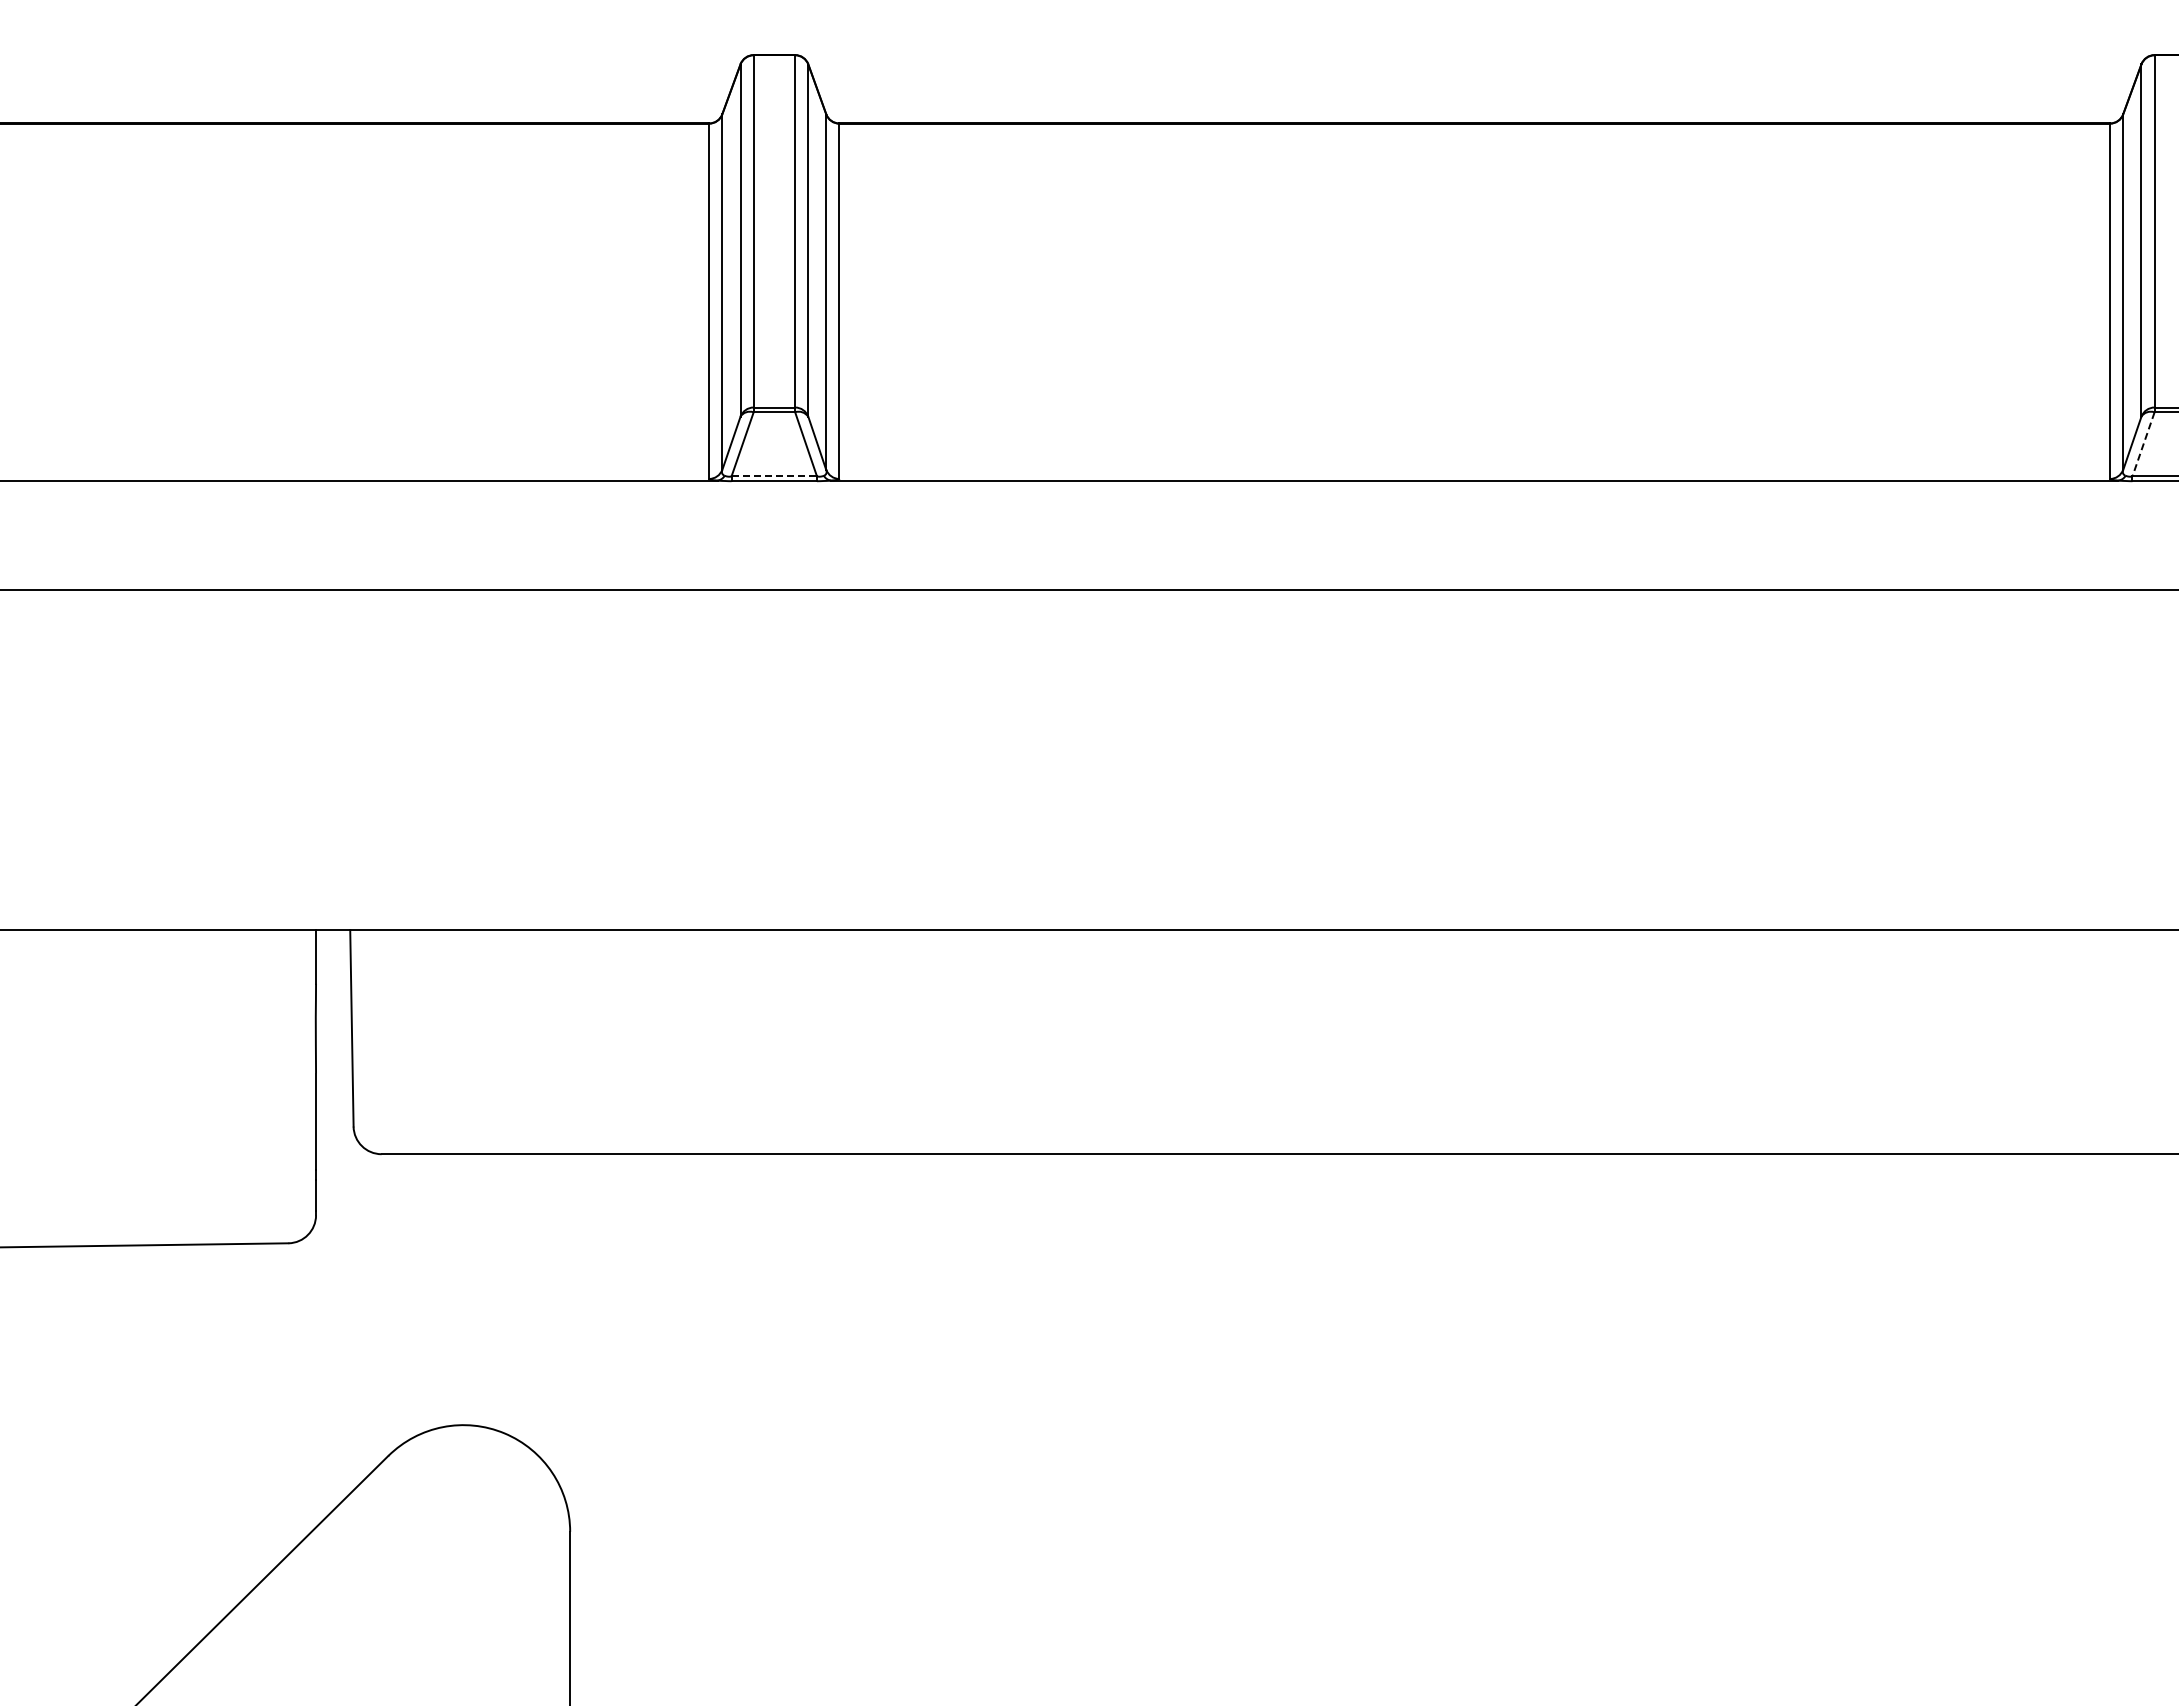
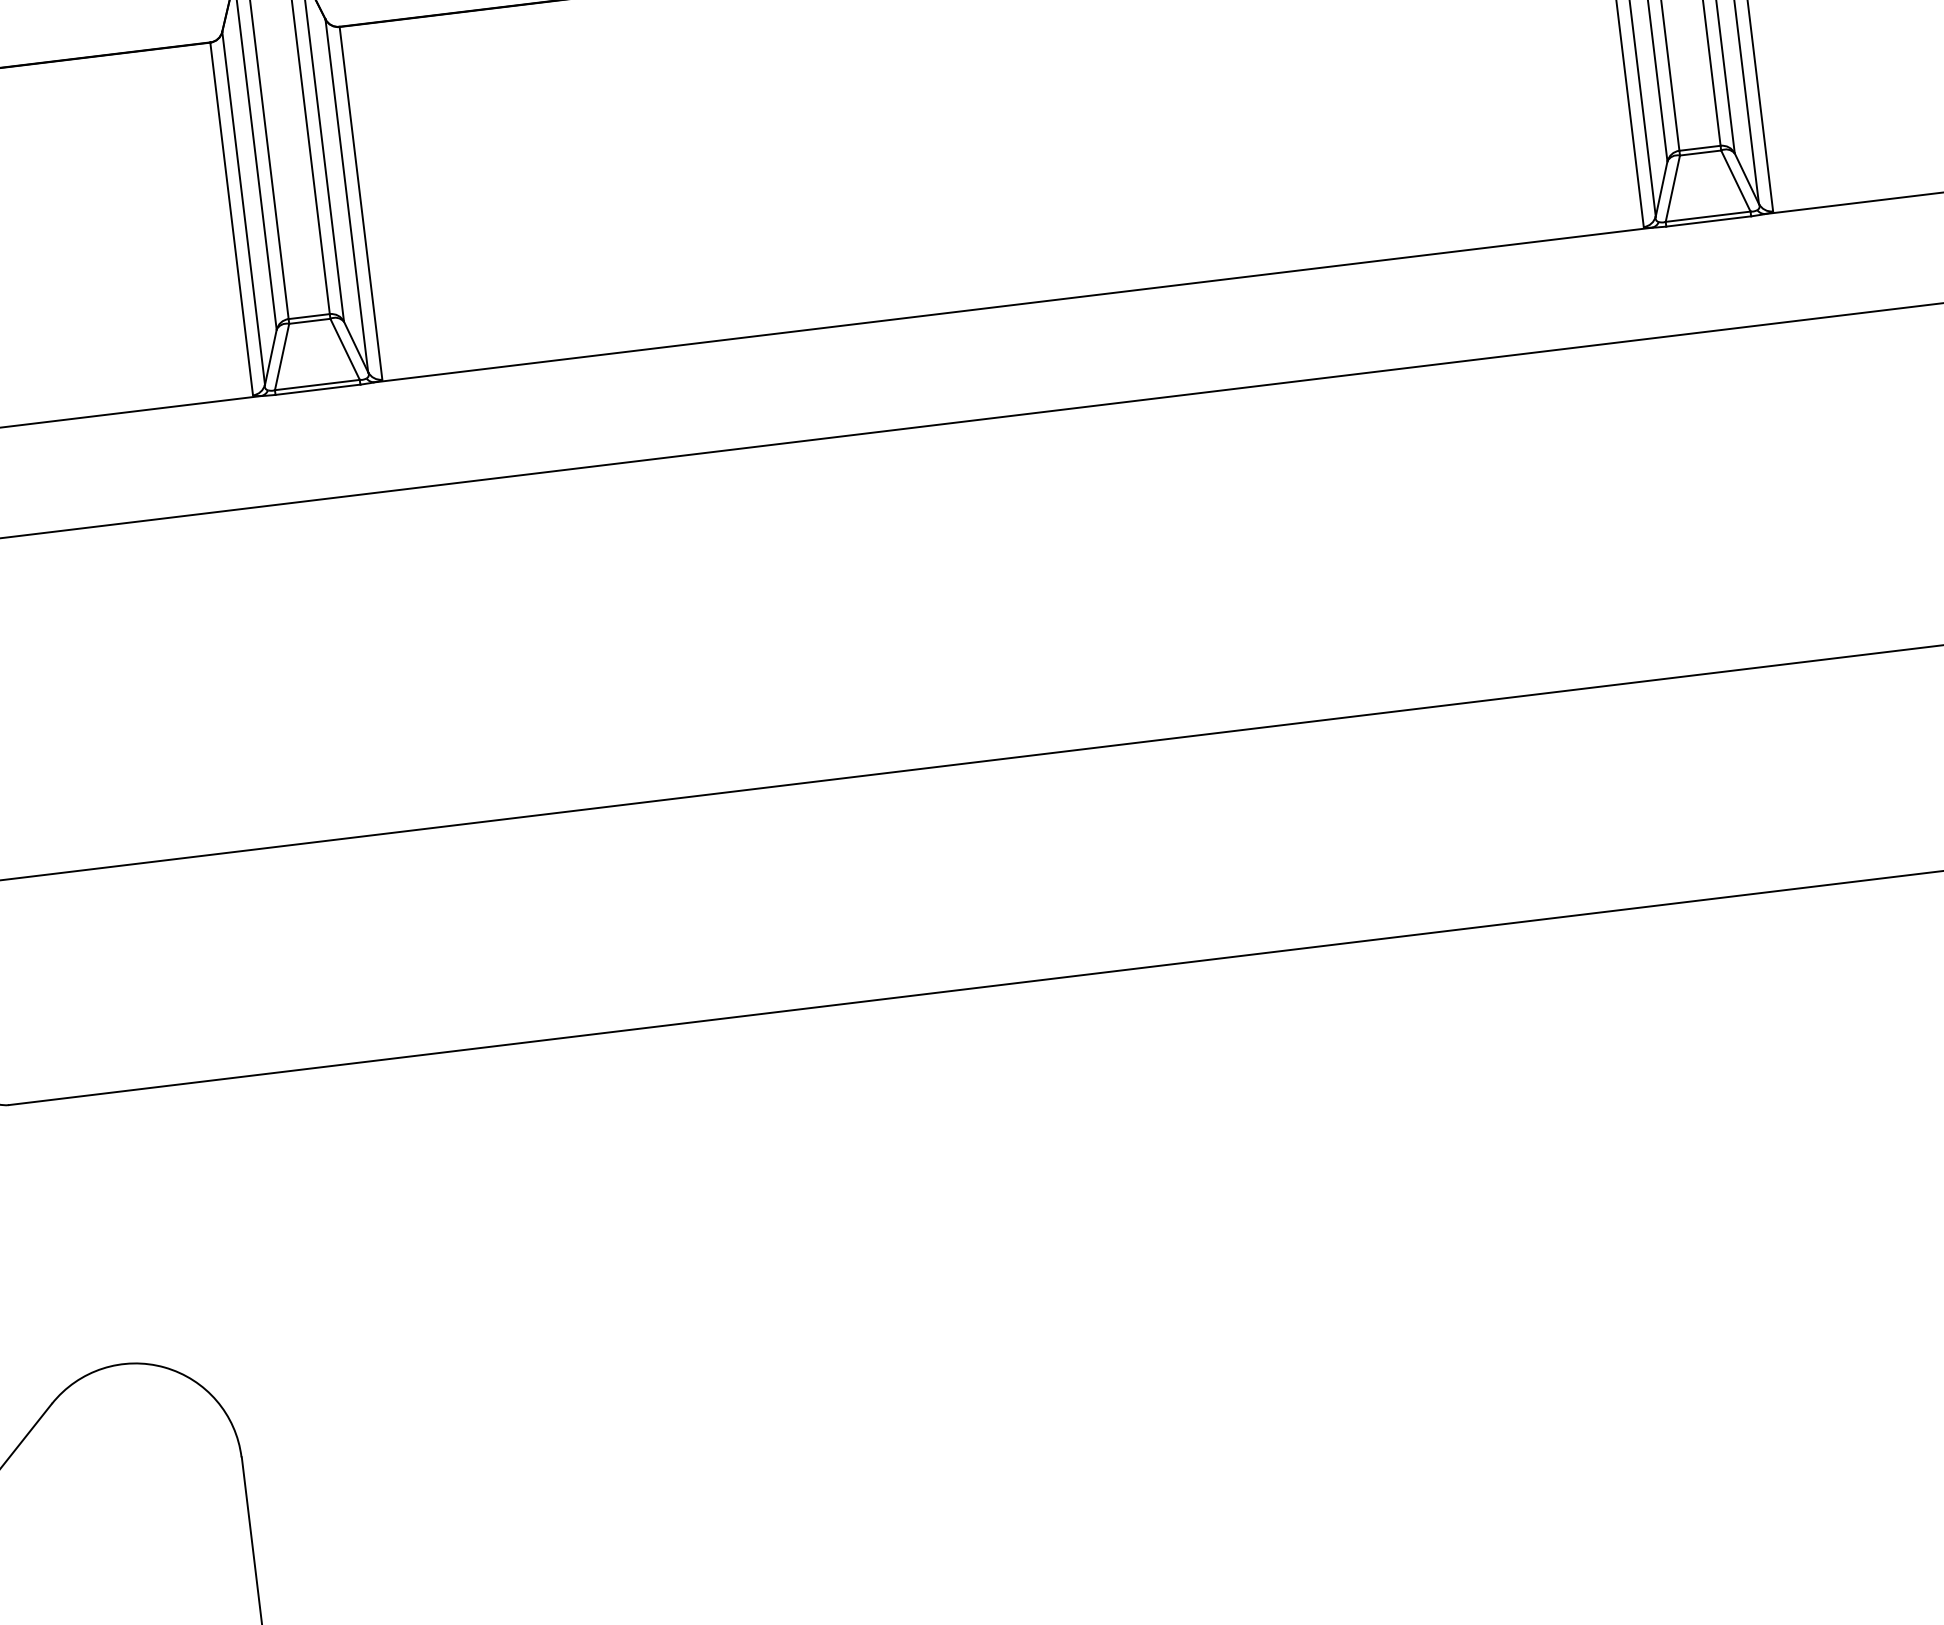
line: (2143, 444) -> (1672, 188), dashed -> solid
line: (774, 476) -> (317, 385), dashed -> solid

